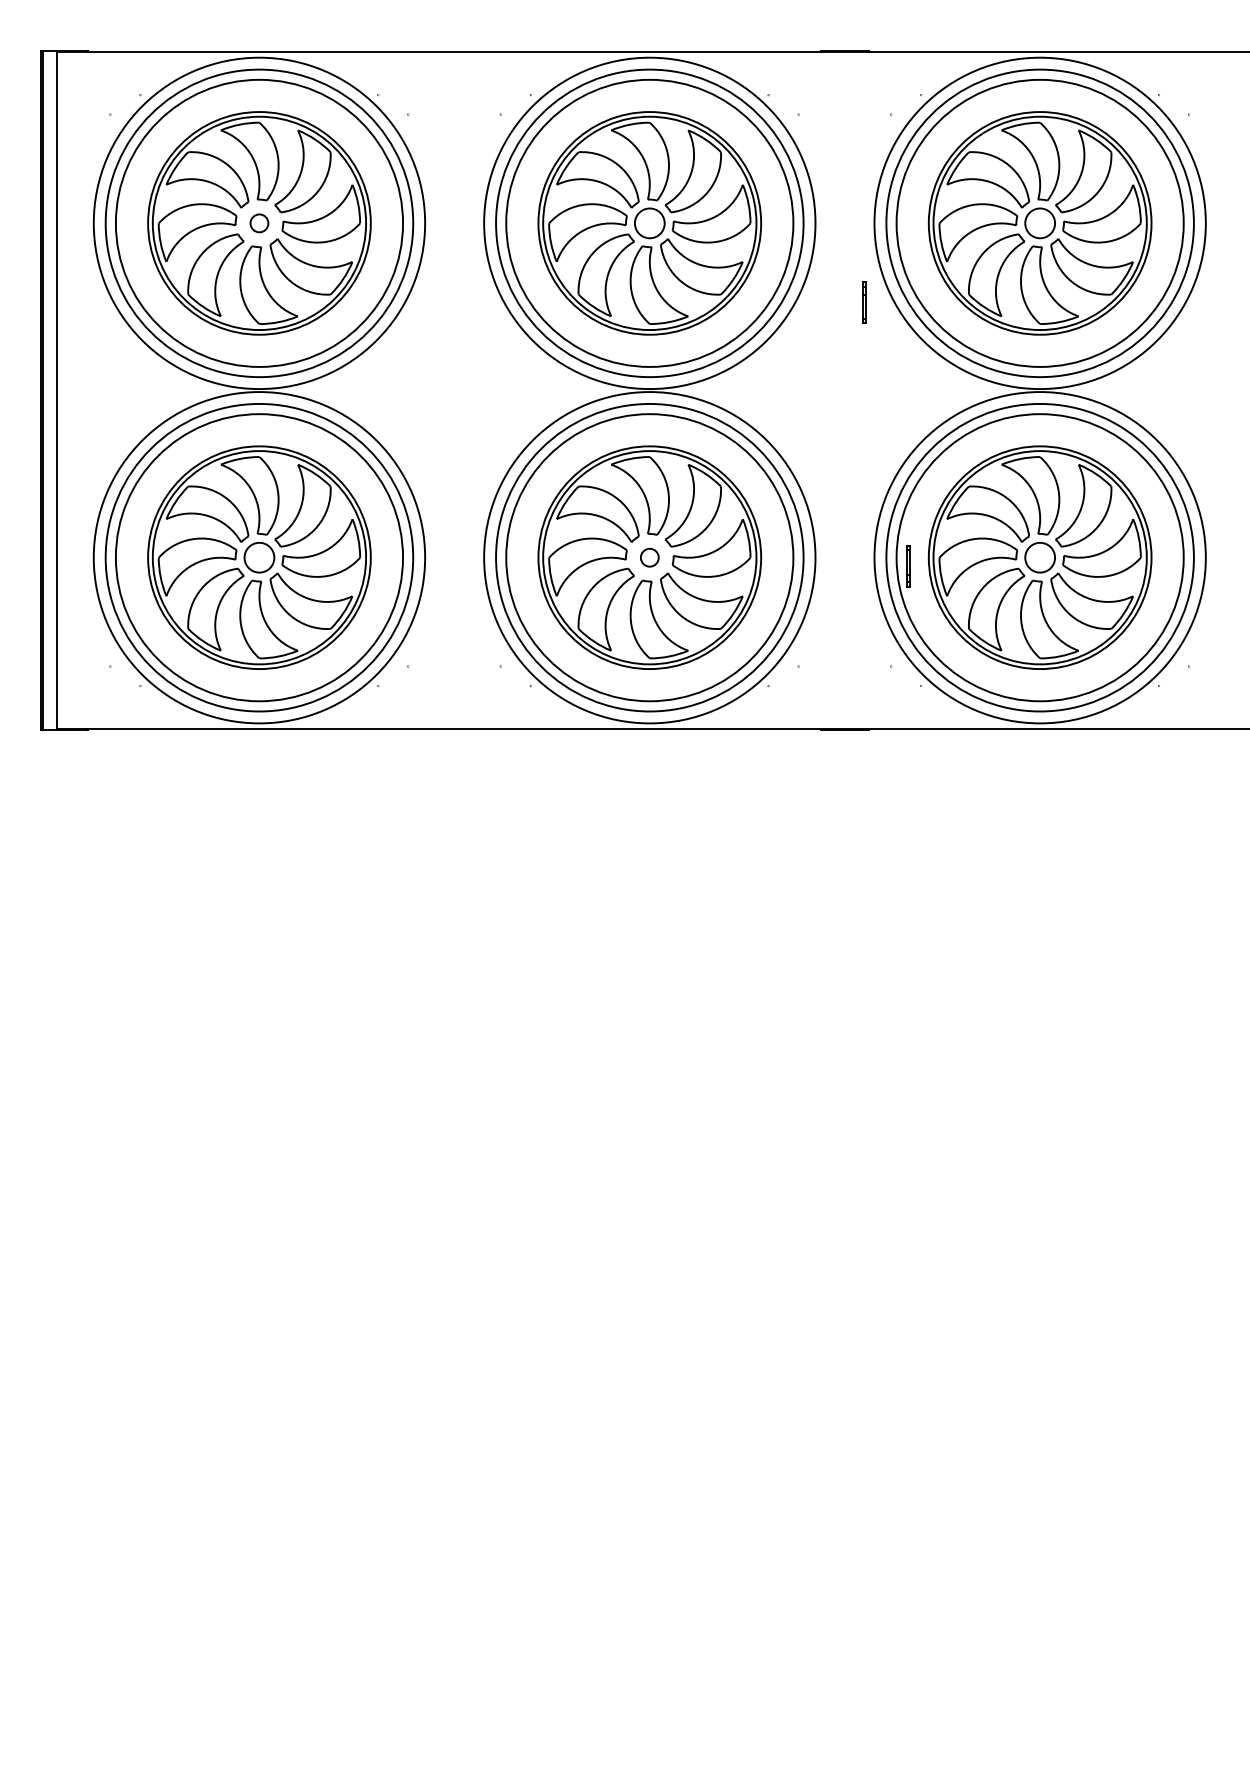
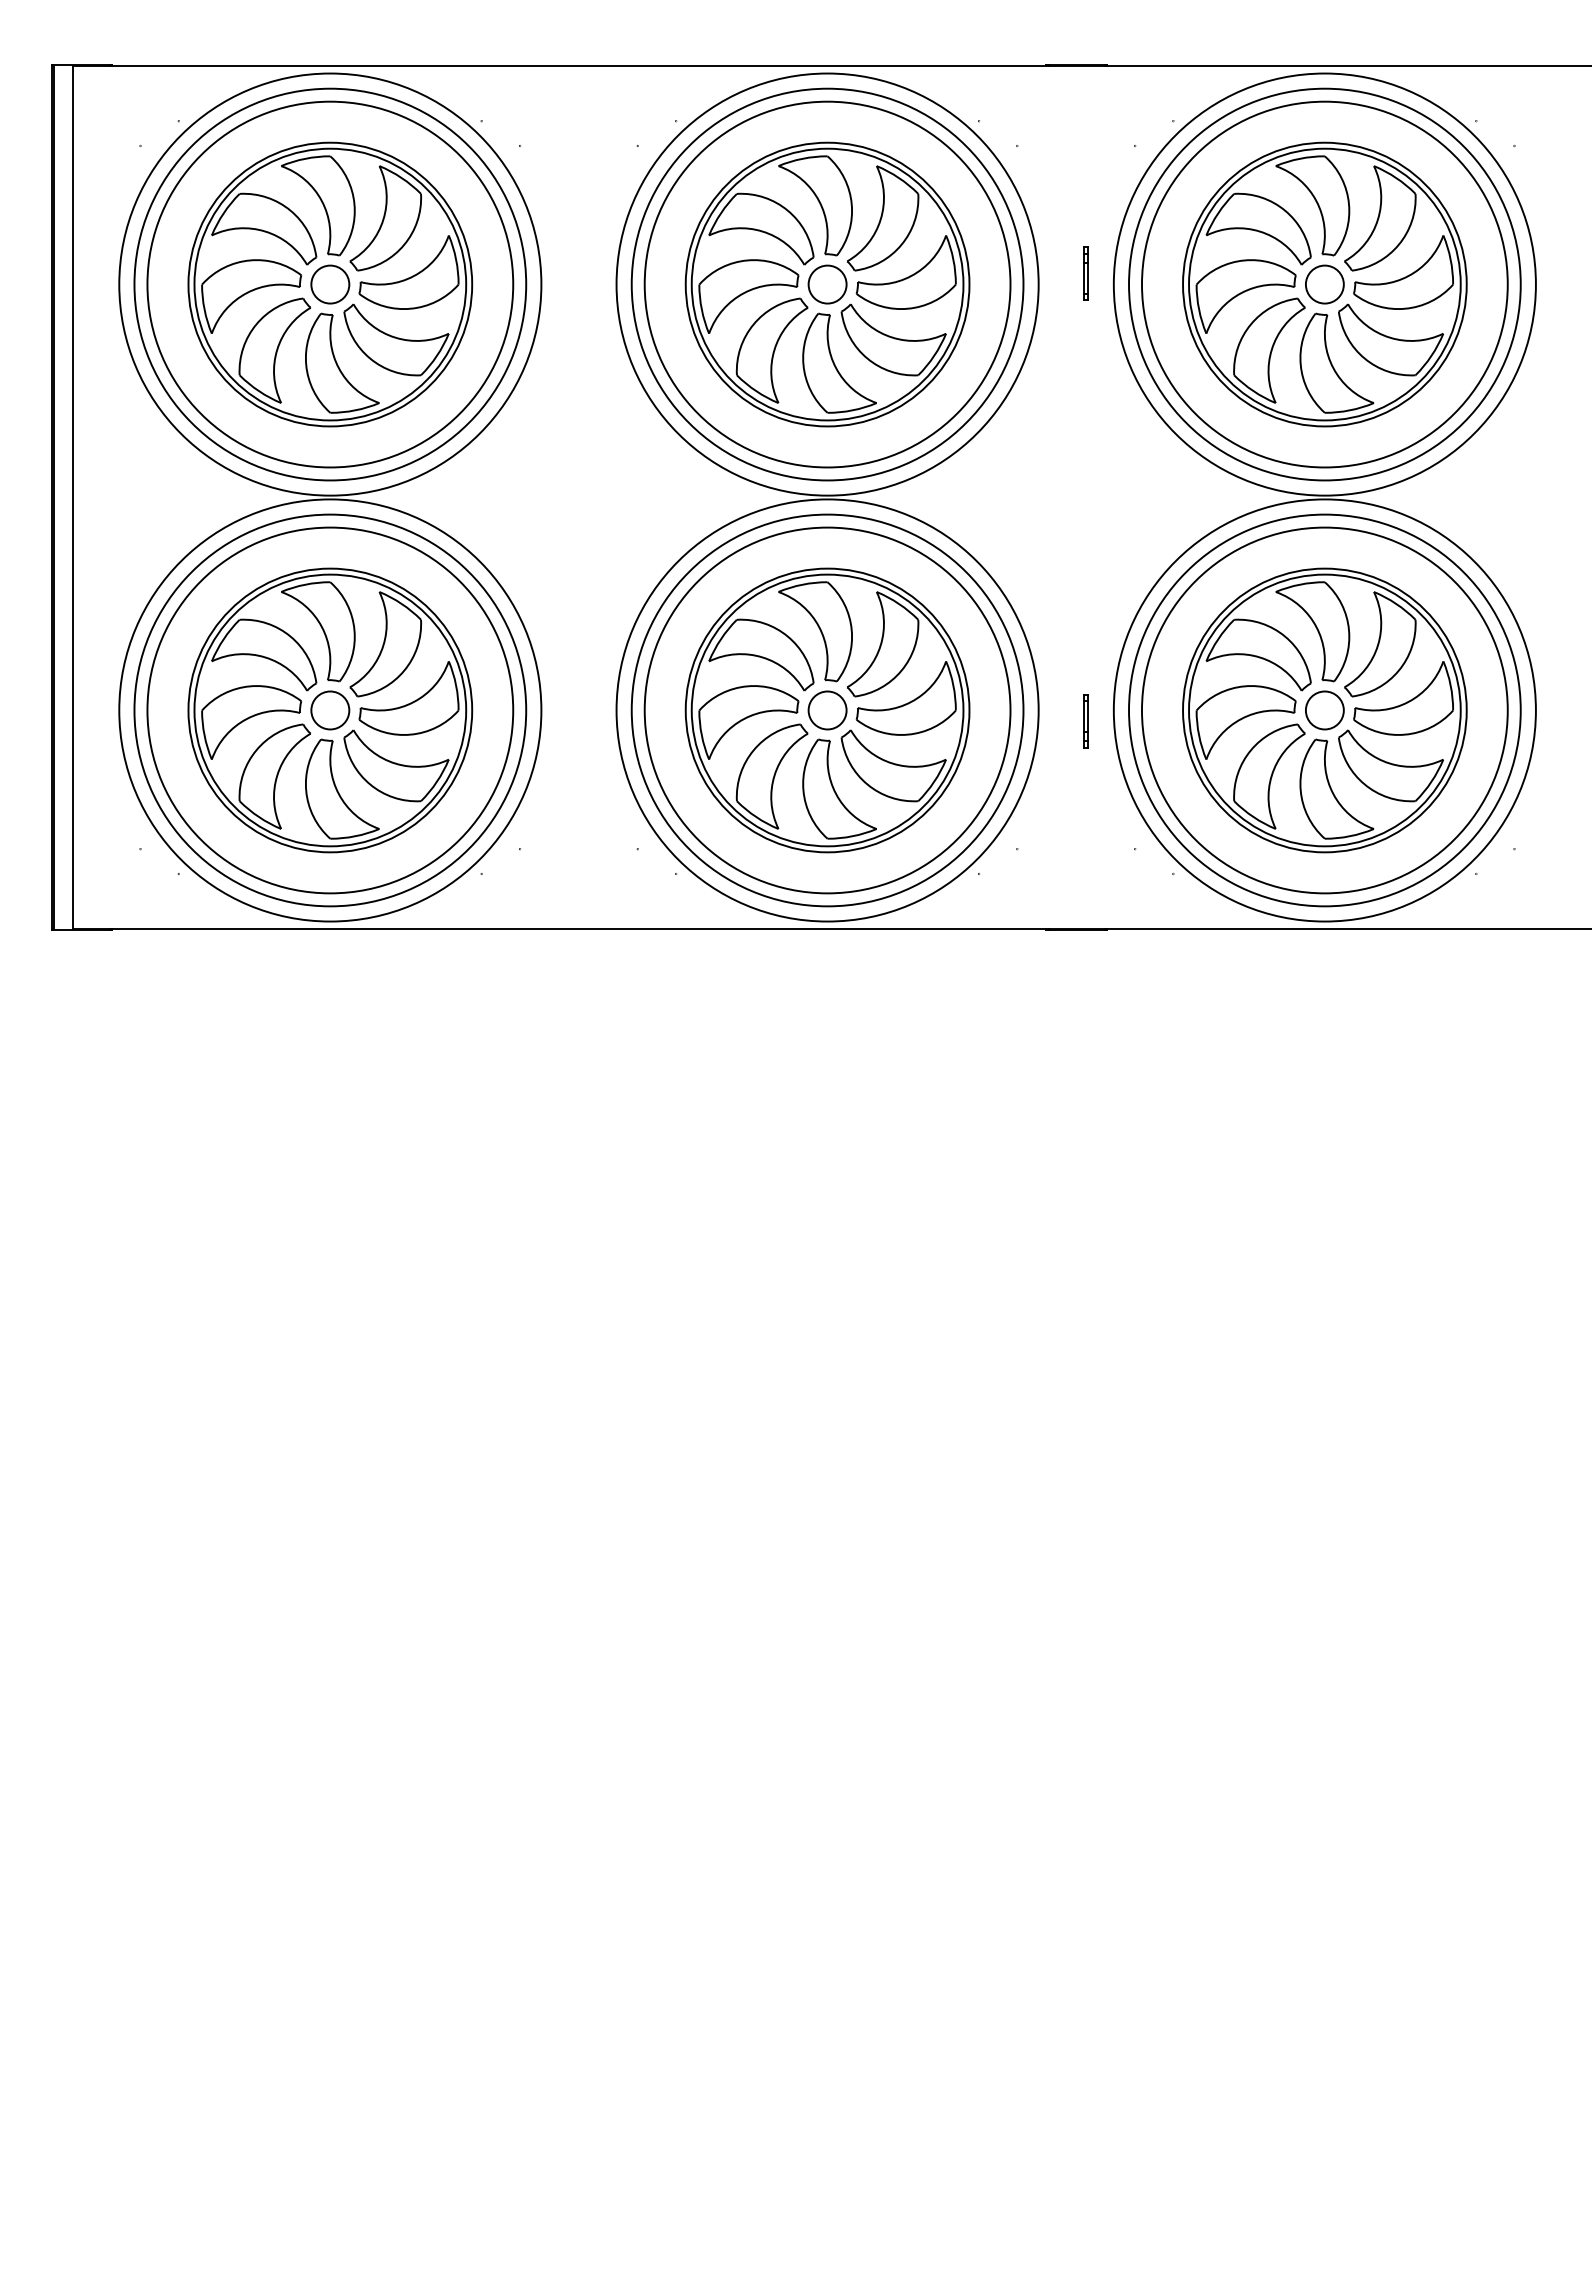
circle: (259, 223) -> (330, 284), size x1.67
part: (864, 302) -> (1085, 273), moved
circle: (649, 557) -> (827, 710), size x1.67
part: (907, 566) -> (1085, 721), moved

